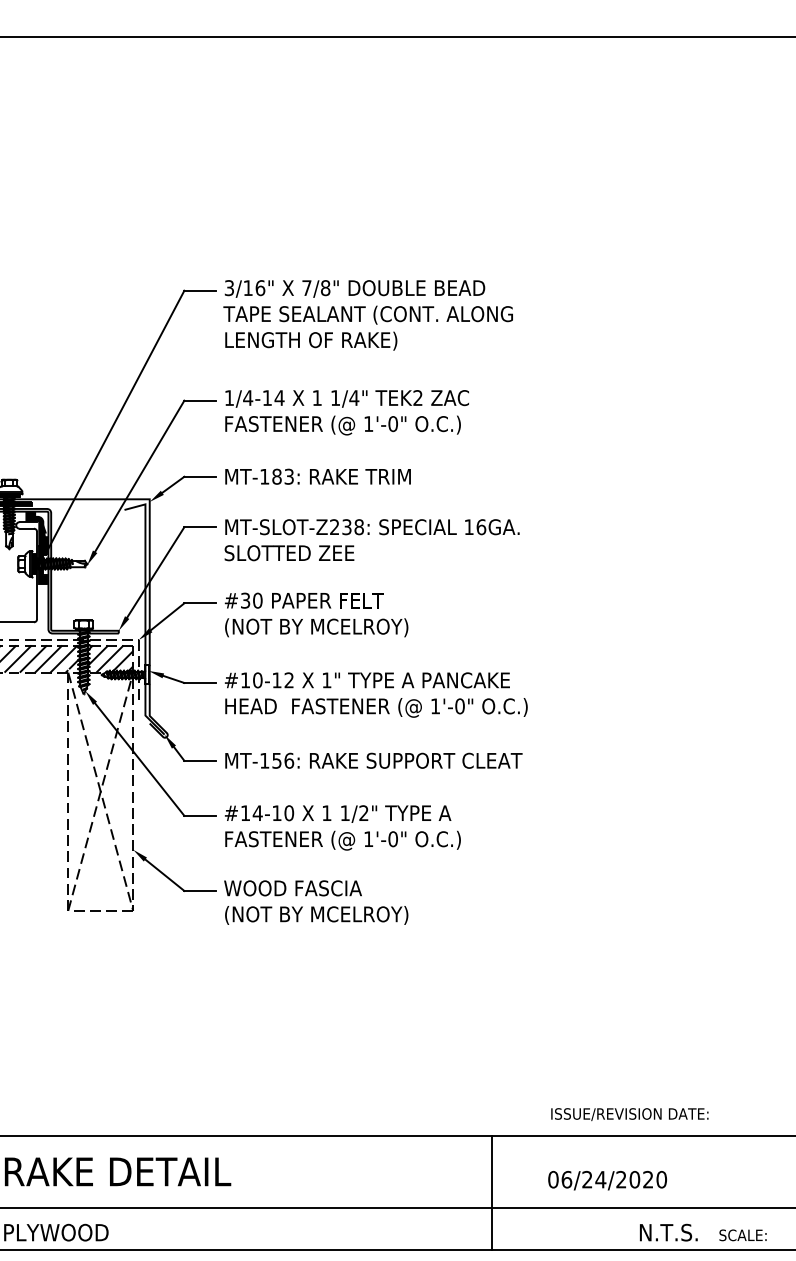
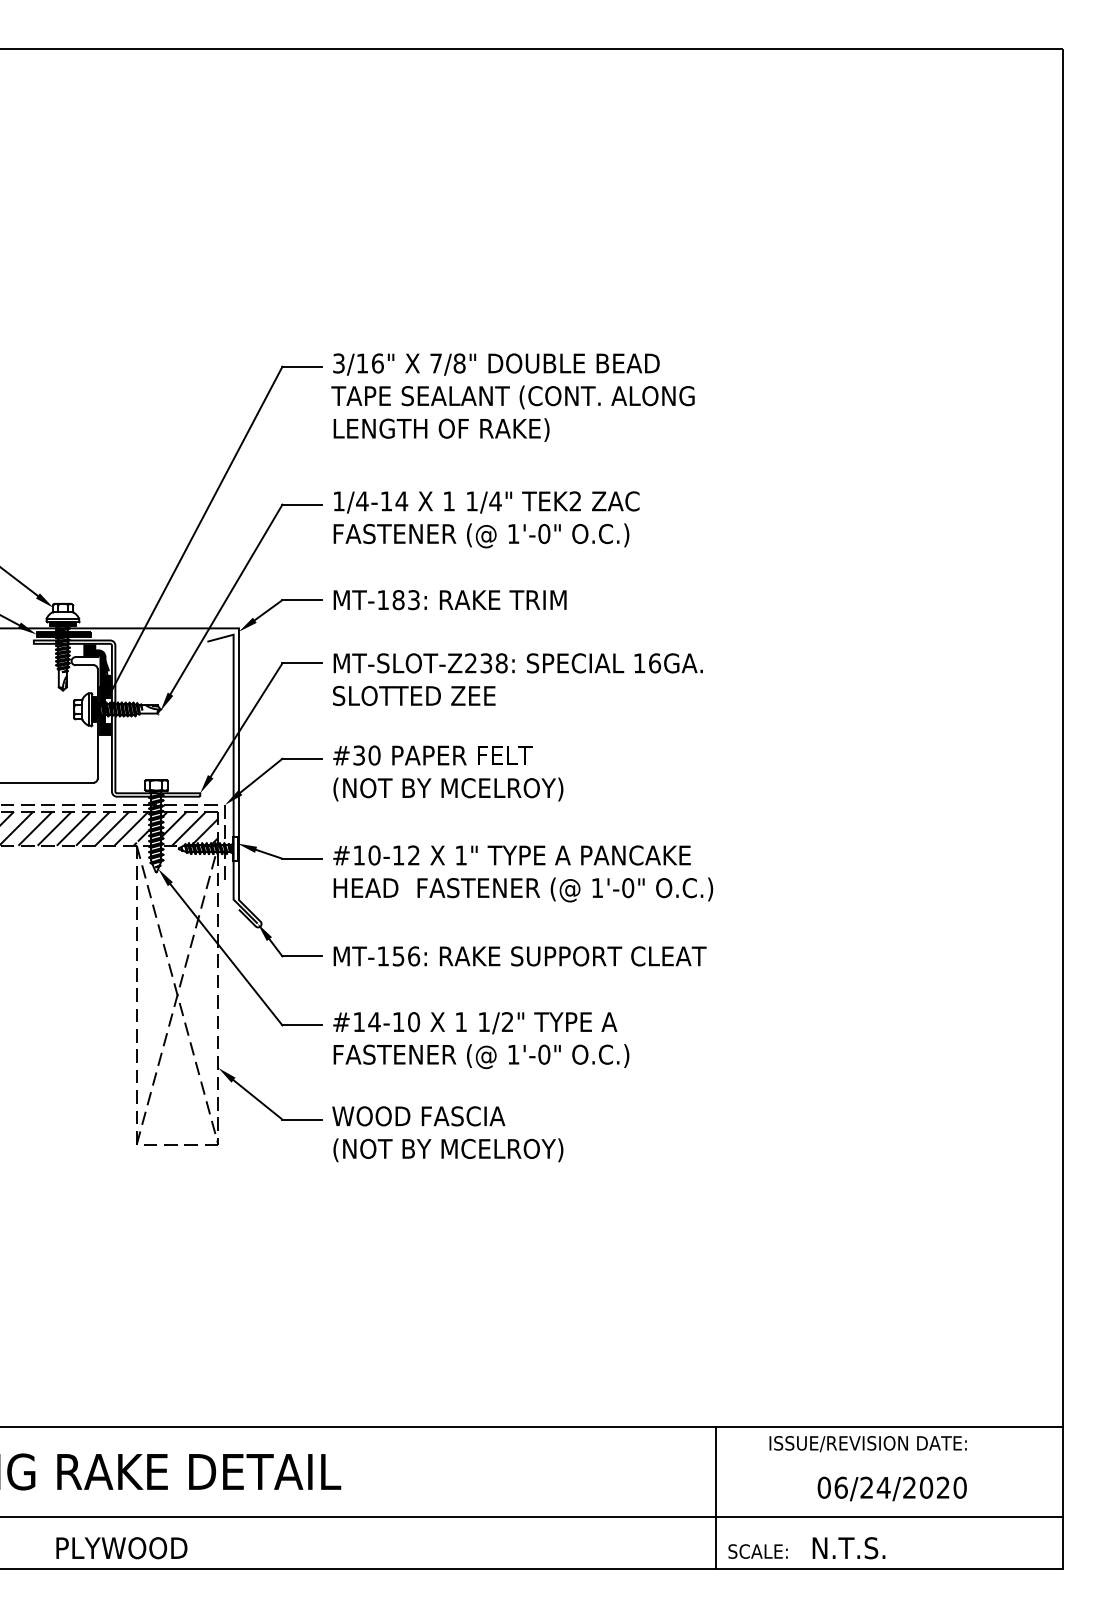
text: (629, 1114) -> (867, 1444), moved
text: (606, 1180) -> (891, 1488), moved
line: (492, 1192) -> (715, 1497), moved
text: (668, 1232) -> (848, 1548), moved
text: (742, 1235) -> (757, 1551), moved

